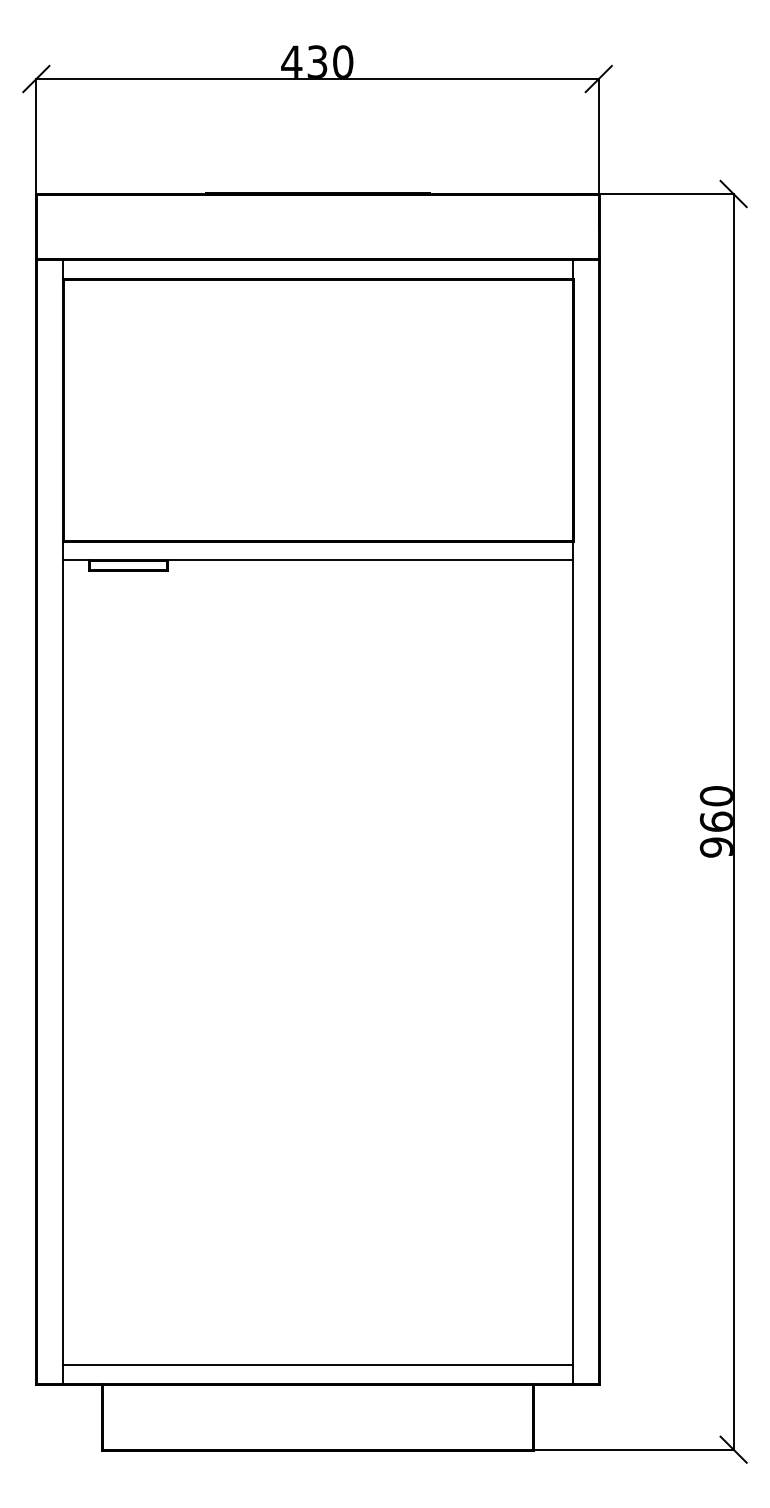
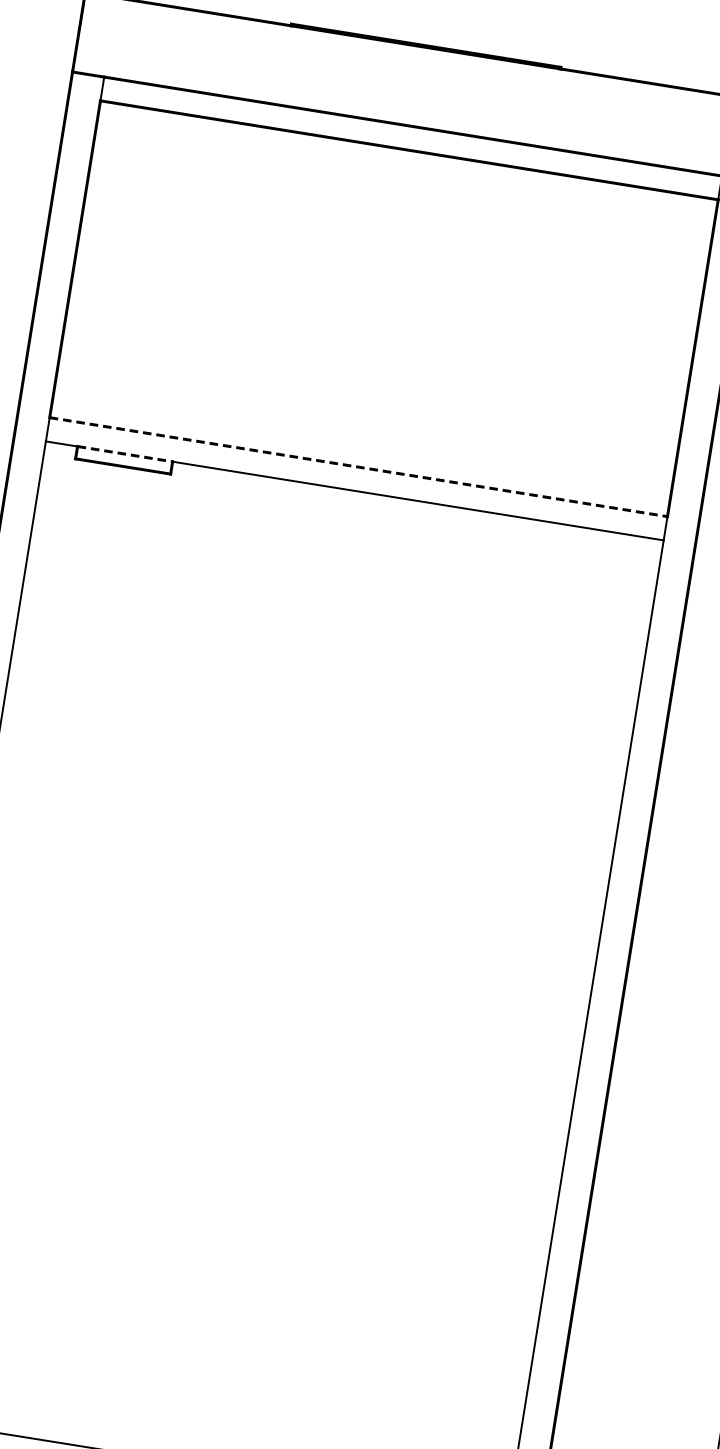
line: (318, 540) -> (359, 467), solid -> dashed
line: (128, 560) -> (125, 454), solid -> dashed

